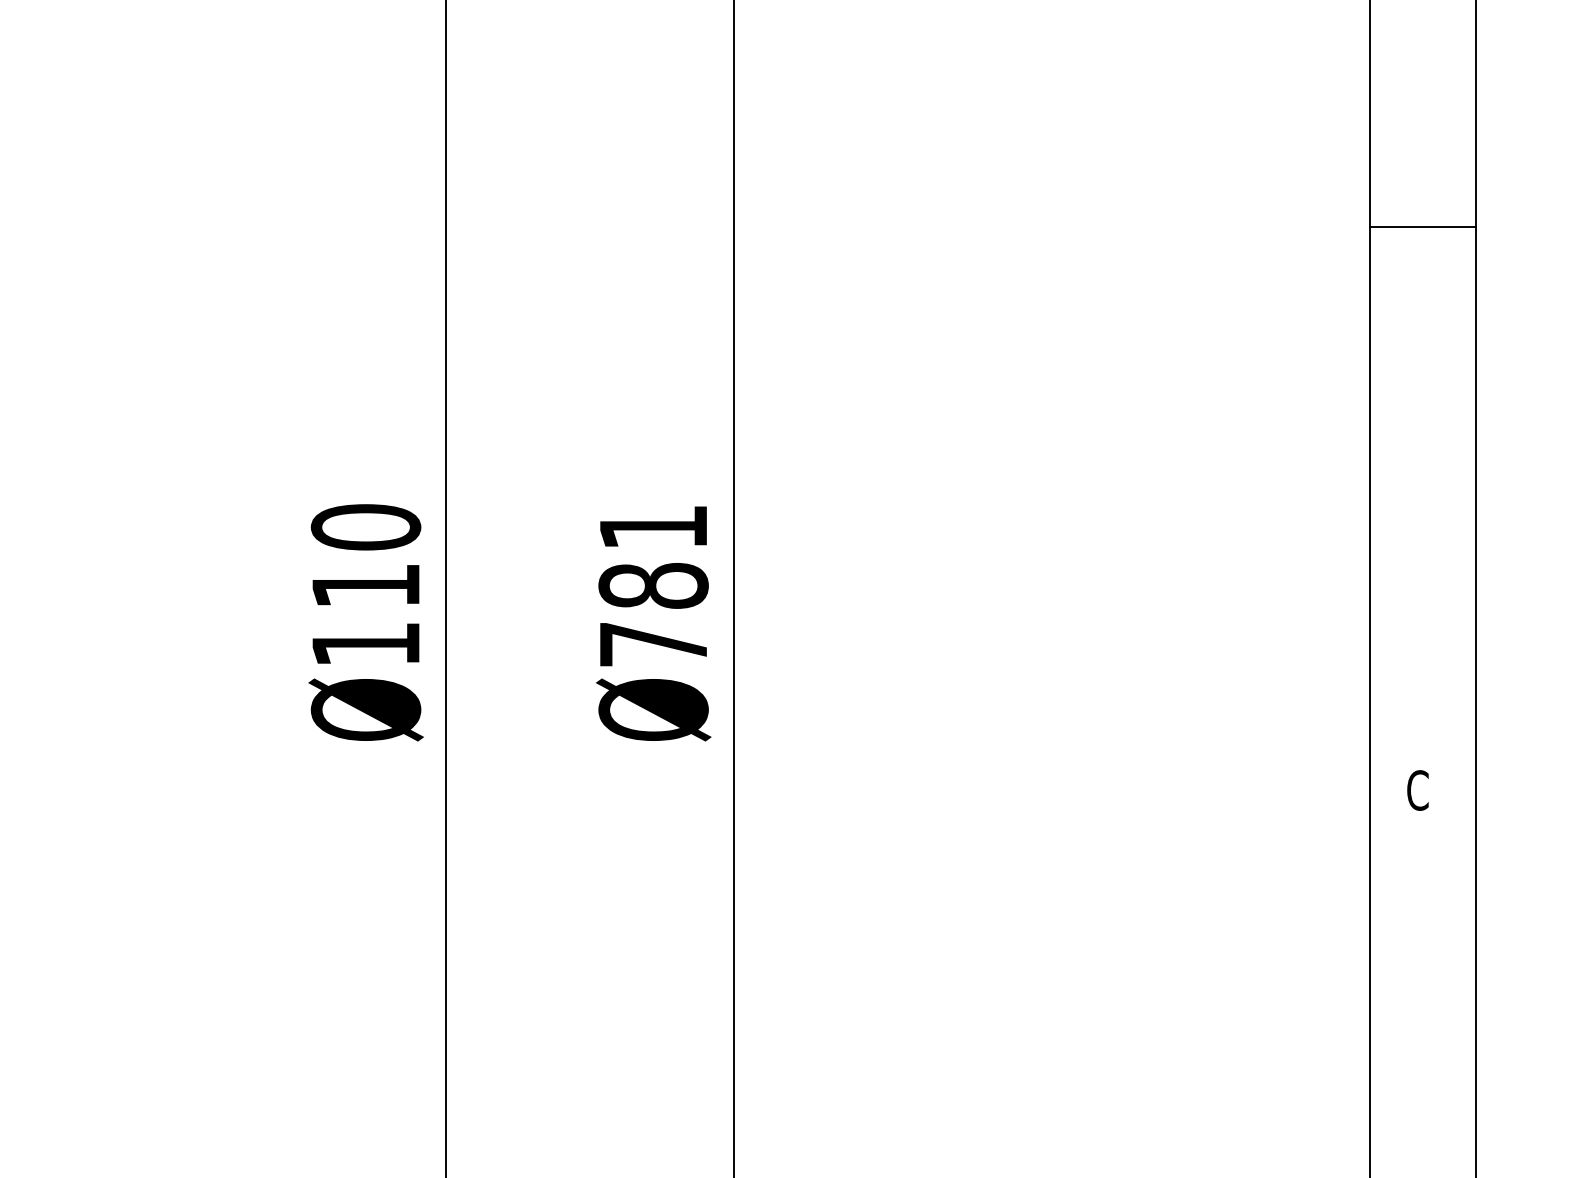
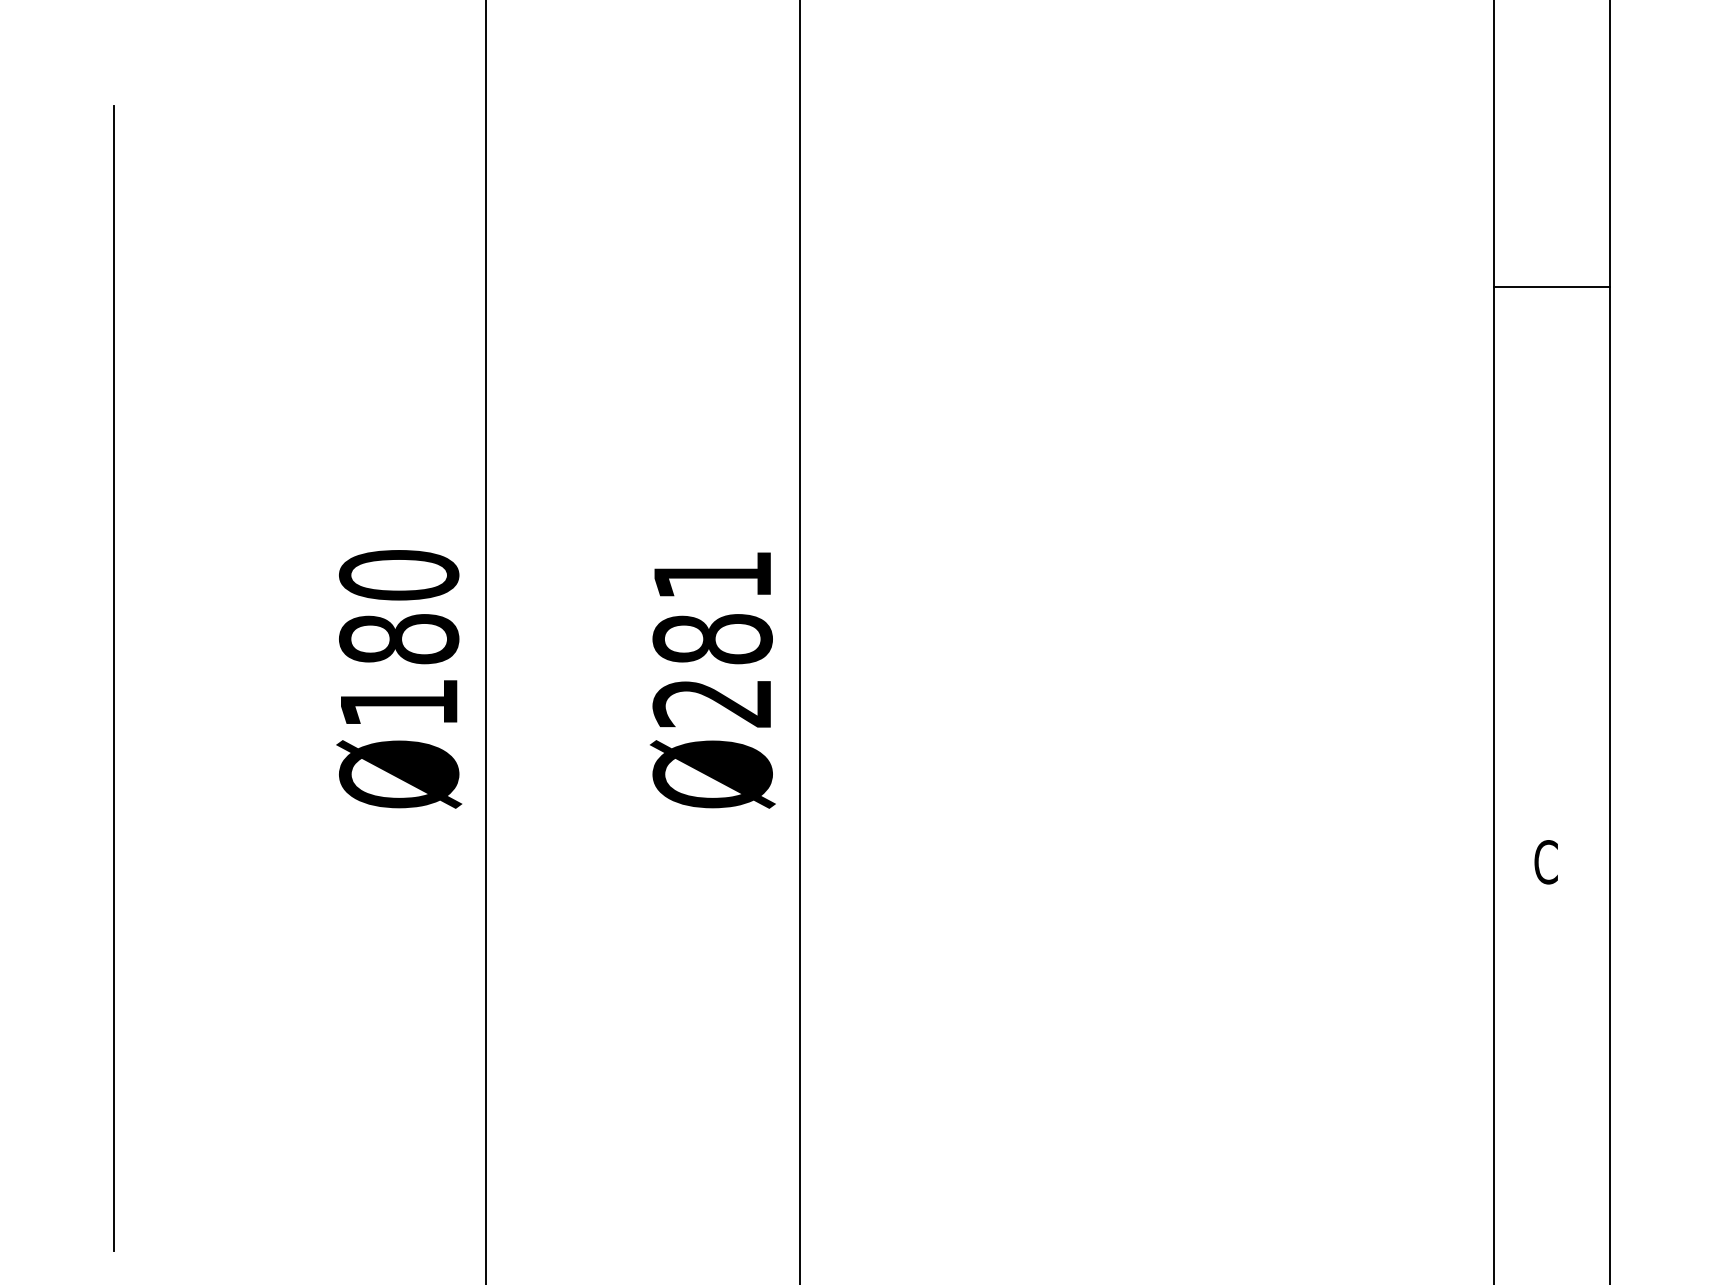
line: (1422, 226) -> (1551, 286), moved
text: (365, 585) -> (398, 638), Ø110 -> Ø180
line: (104, 622) -> (113, 679), added
text: (652, 644) -> (711, 703), Ø781 -> Ø281

